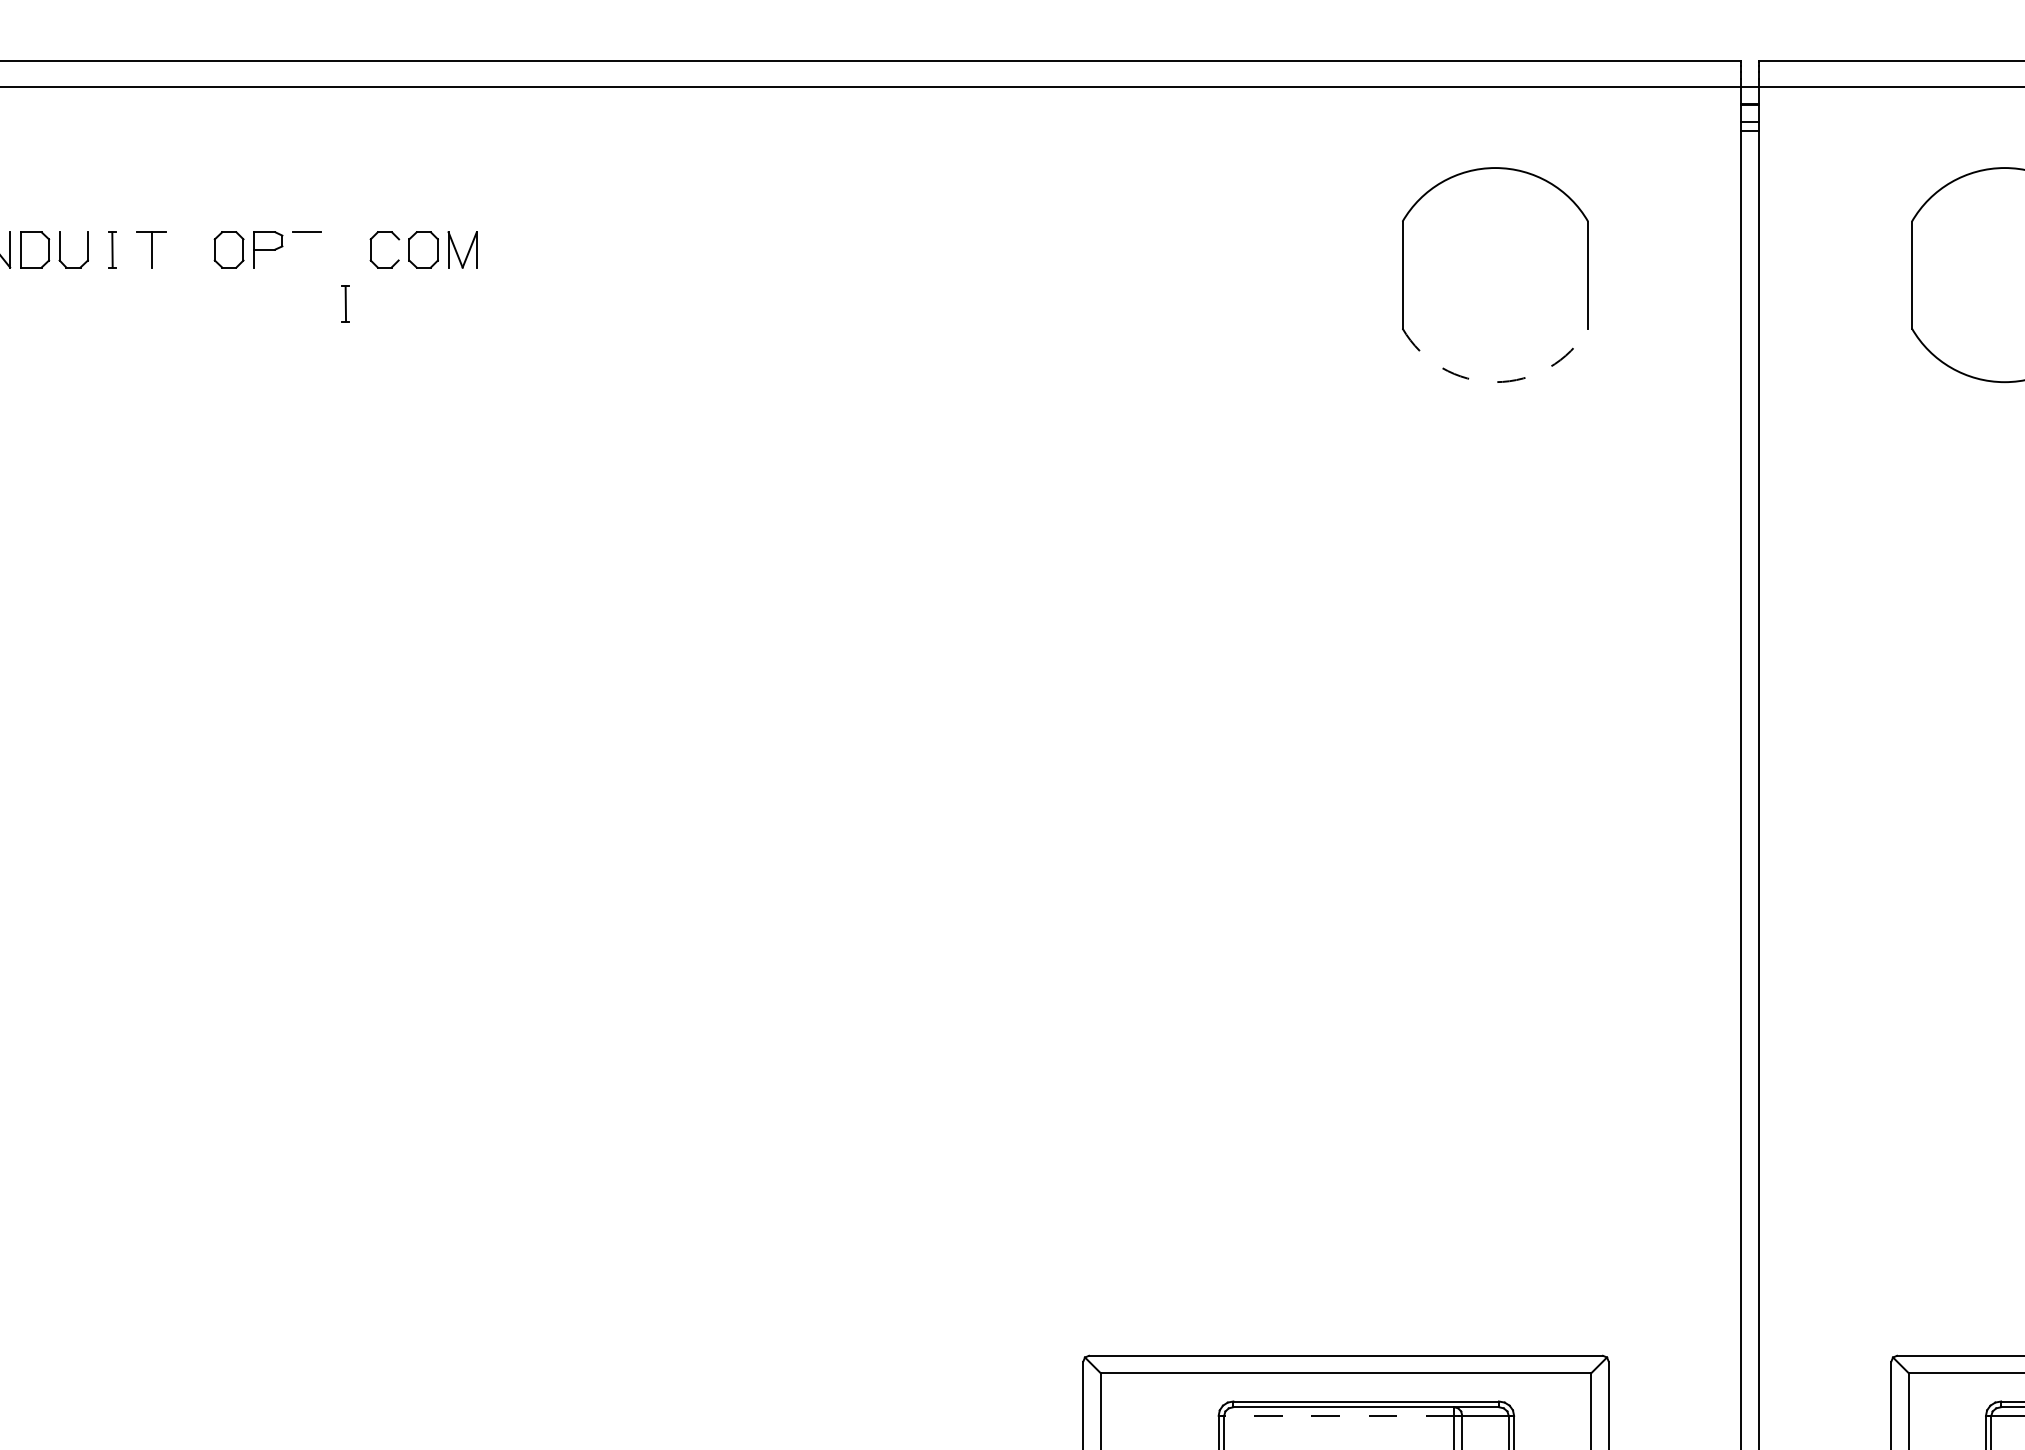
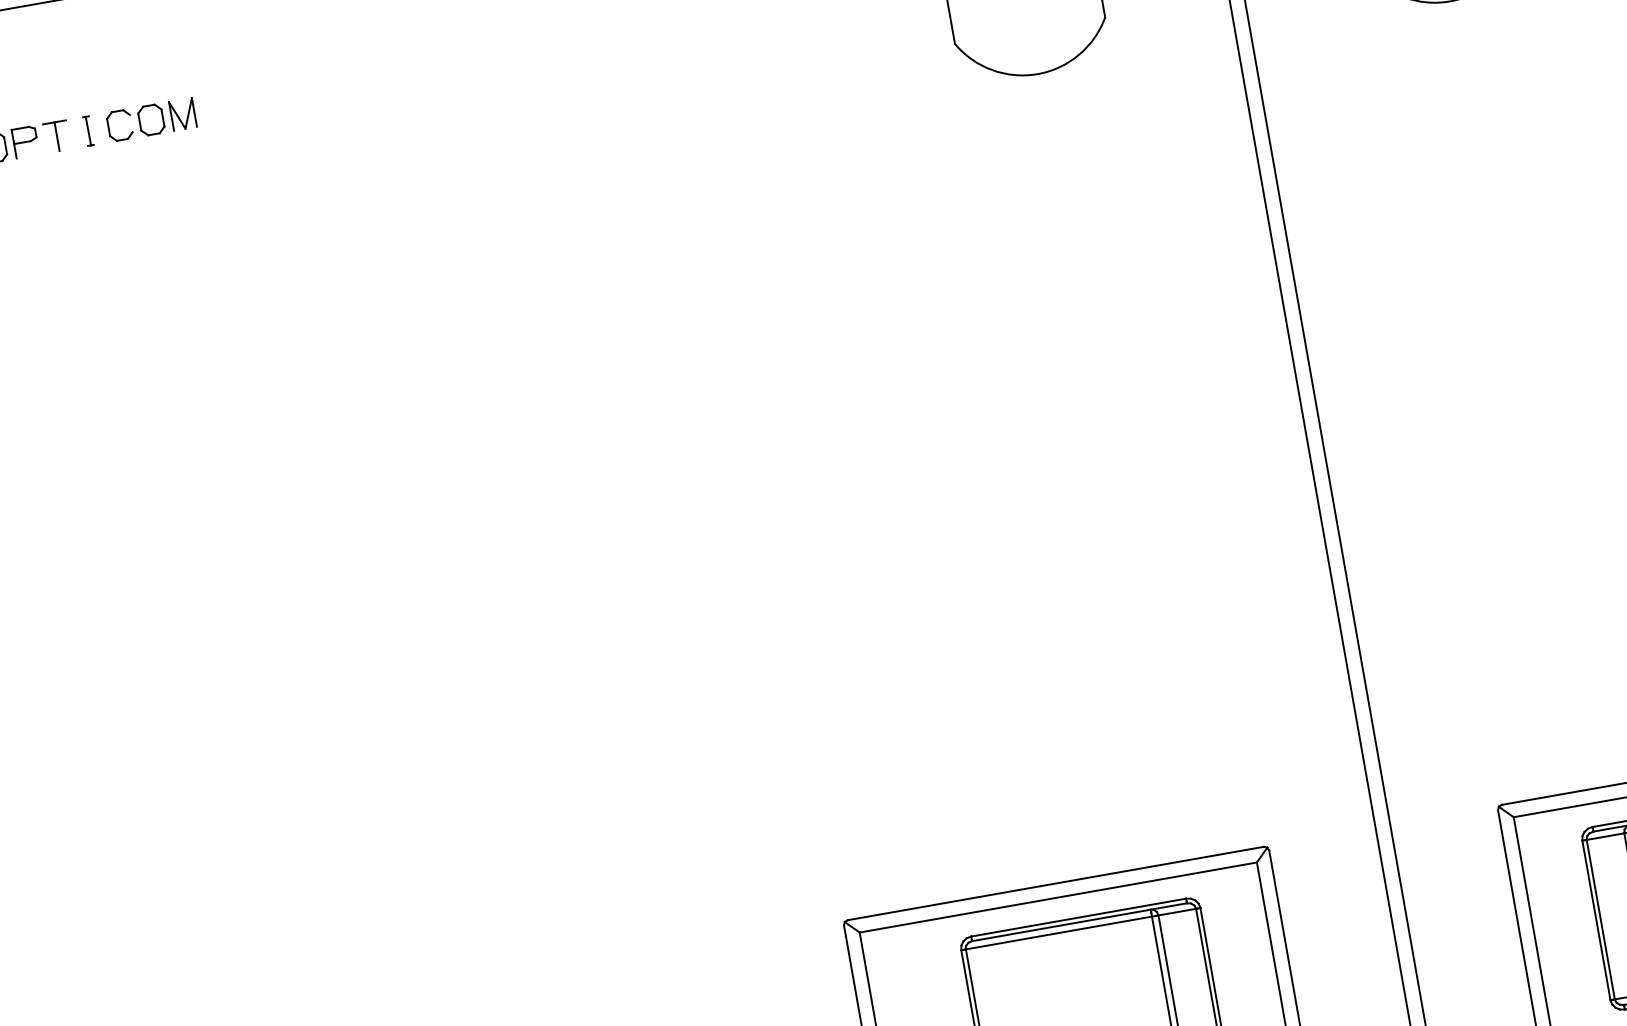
line: (307, 249) -> (57, 136), added
part: (345, 303) -> (88, 130), moved
arc: (1495, 382) -> (1037, 74), dashed -> solid
line: (1339, 1415) -> (1059, 932), dashed -> solid

